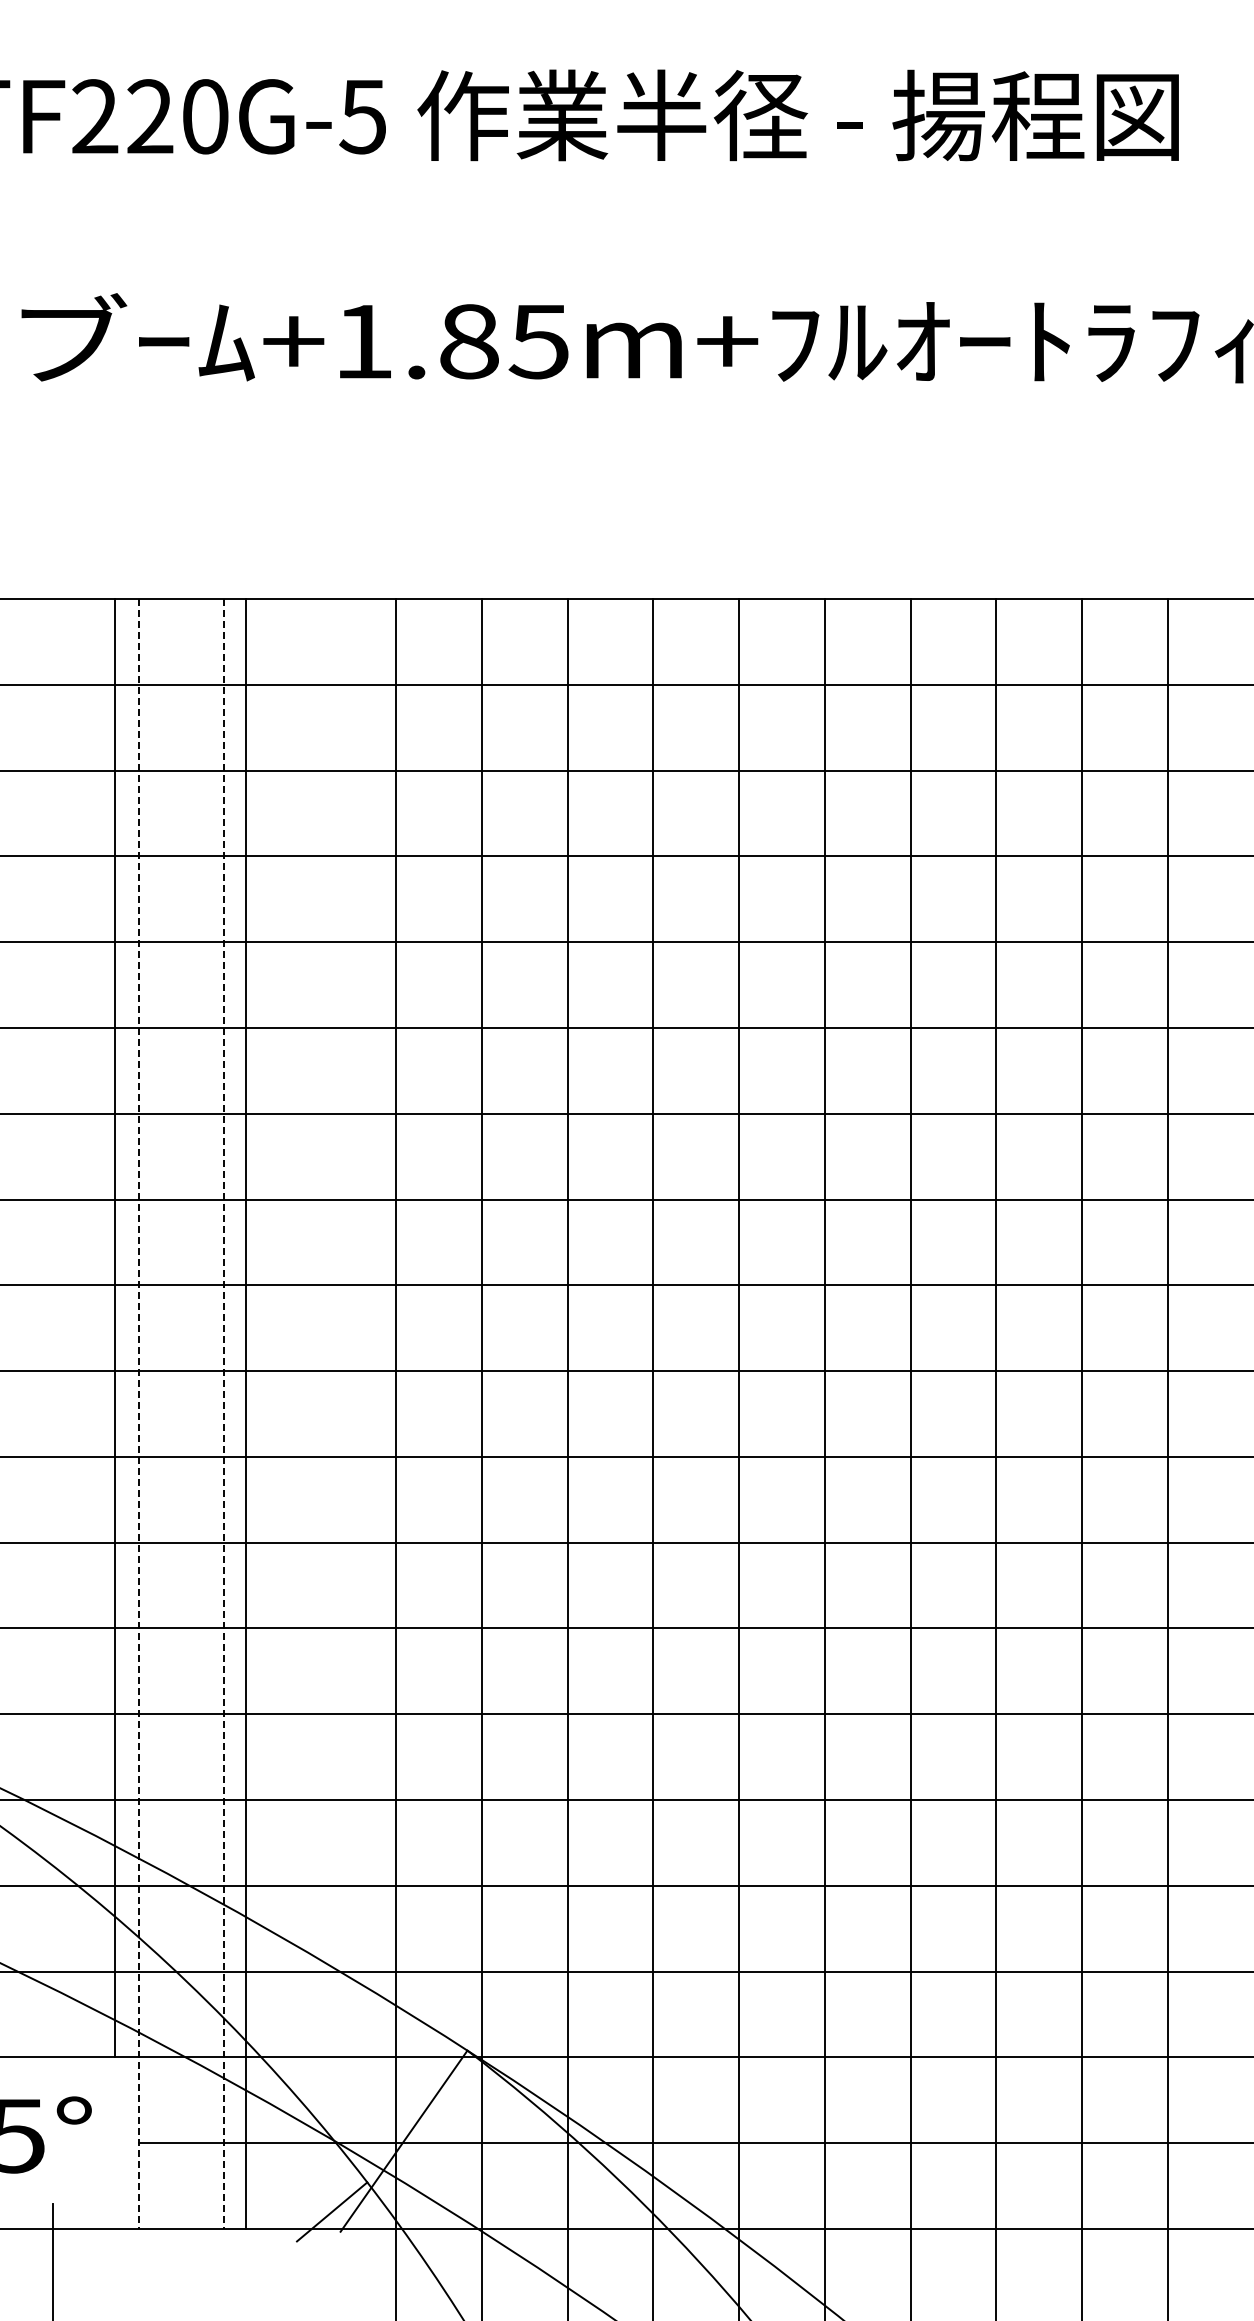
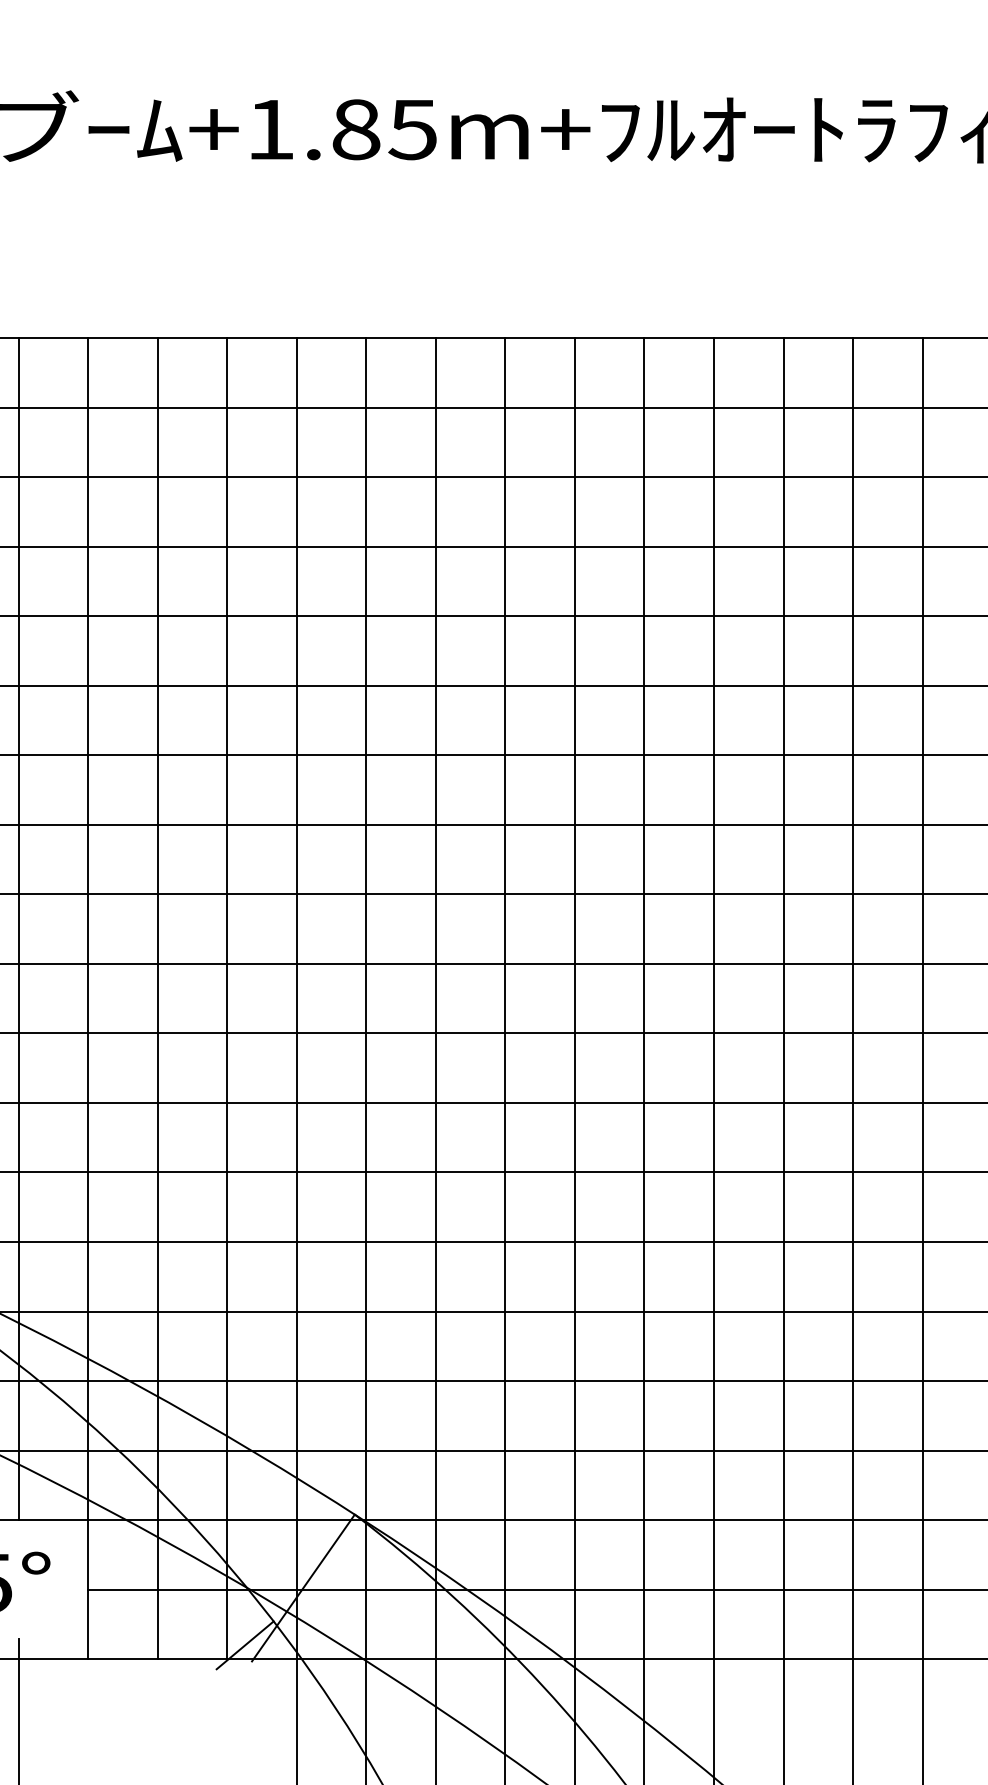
line: (114, 1328) -> (18, 929), moved
line: (138, 1413) -> (88, 998), dashed -> solid
line: (224, 1413) -> (157, 998), dashed -> solid
line: (246, 1413) -> (227, 998), moved

